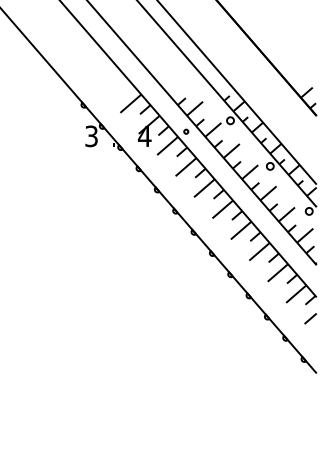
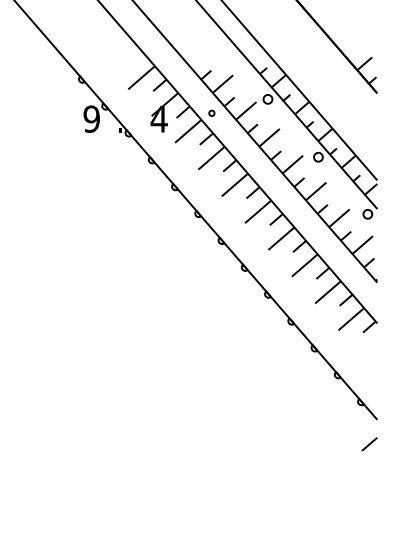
text: (91, 135) -> (91, 118), 3 -> 9
line: (310, 318) -> (369, 443), moved

